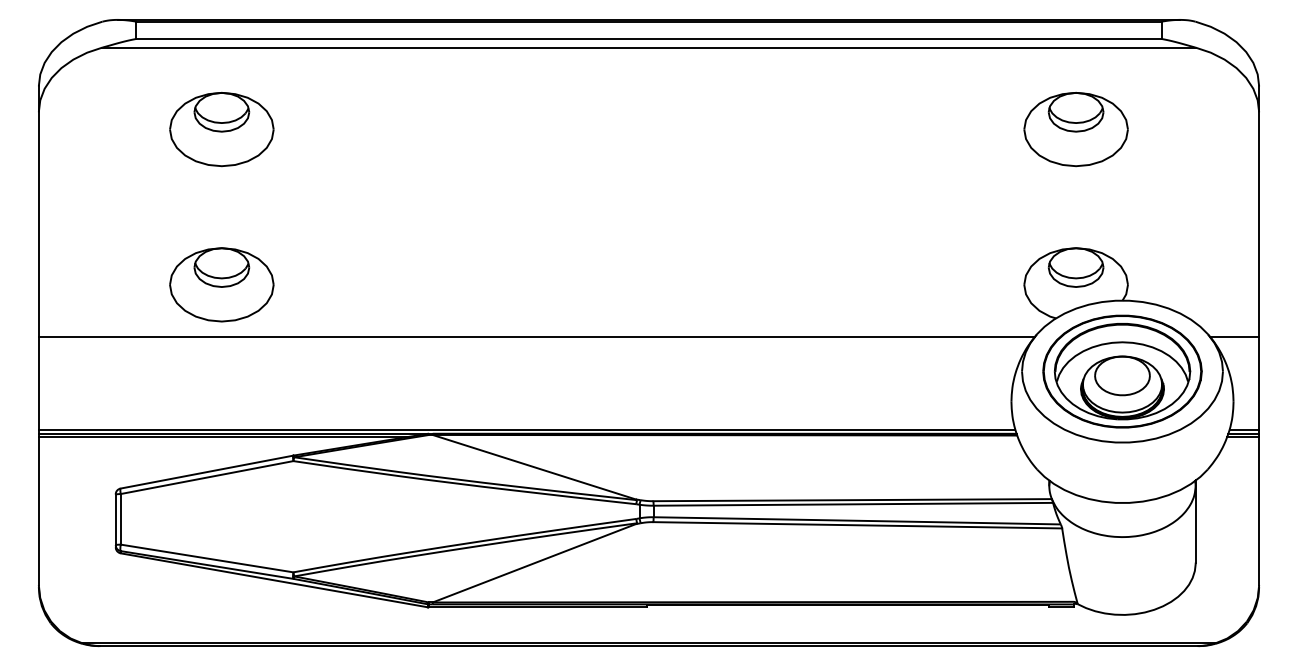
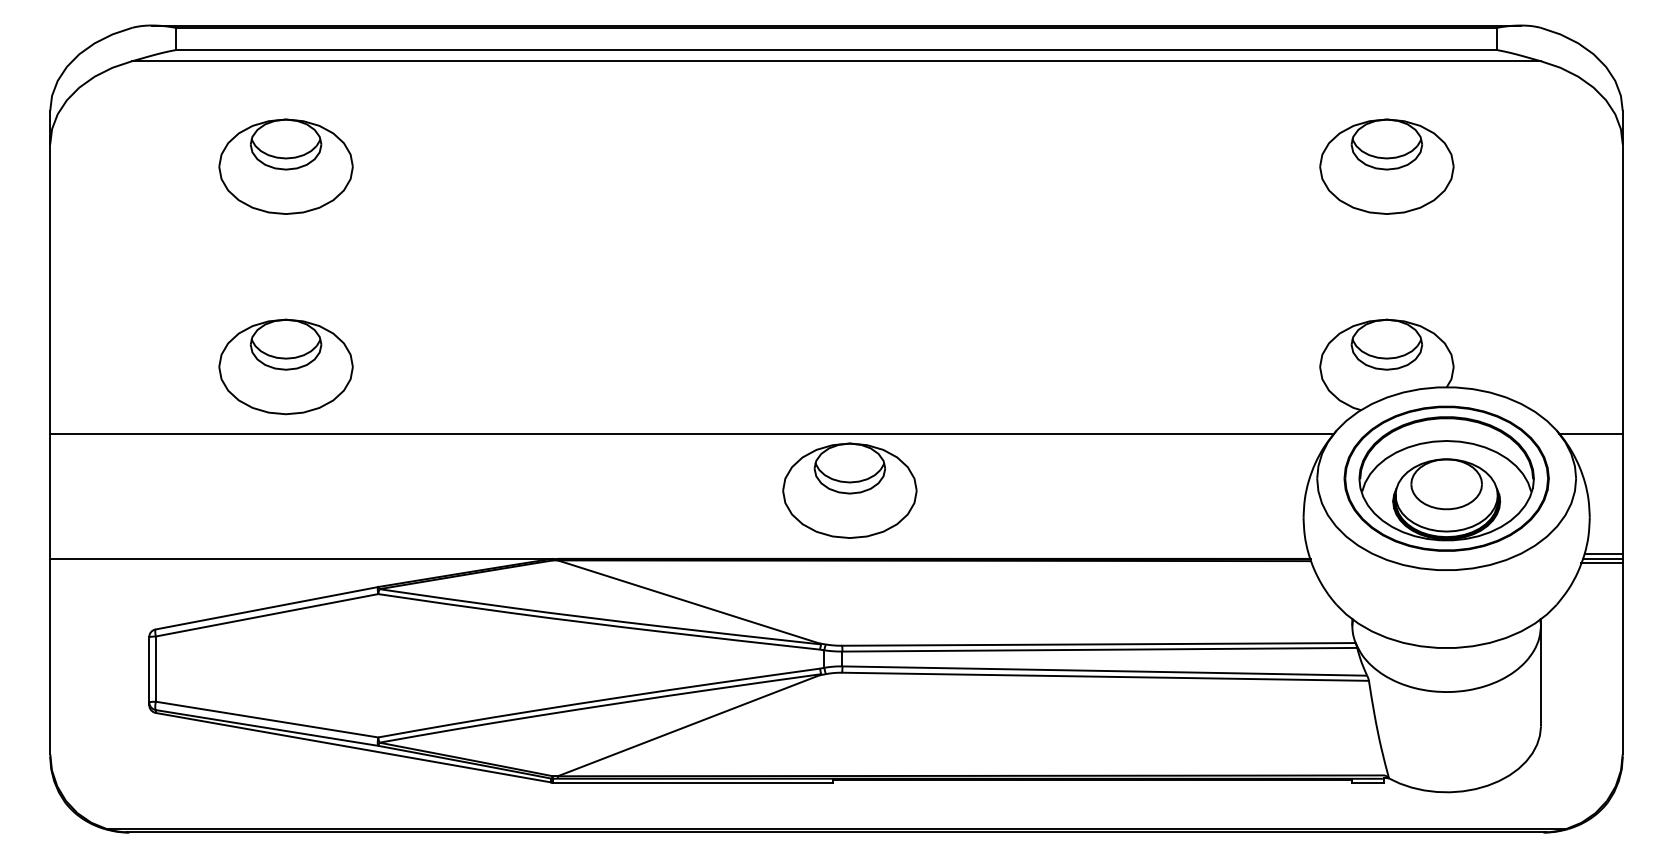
part: (659, 380) -> (849, 490), added
line: (527, 429) -> (679, 553), removed
line: (223, 436) -> (288, 562), removed

